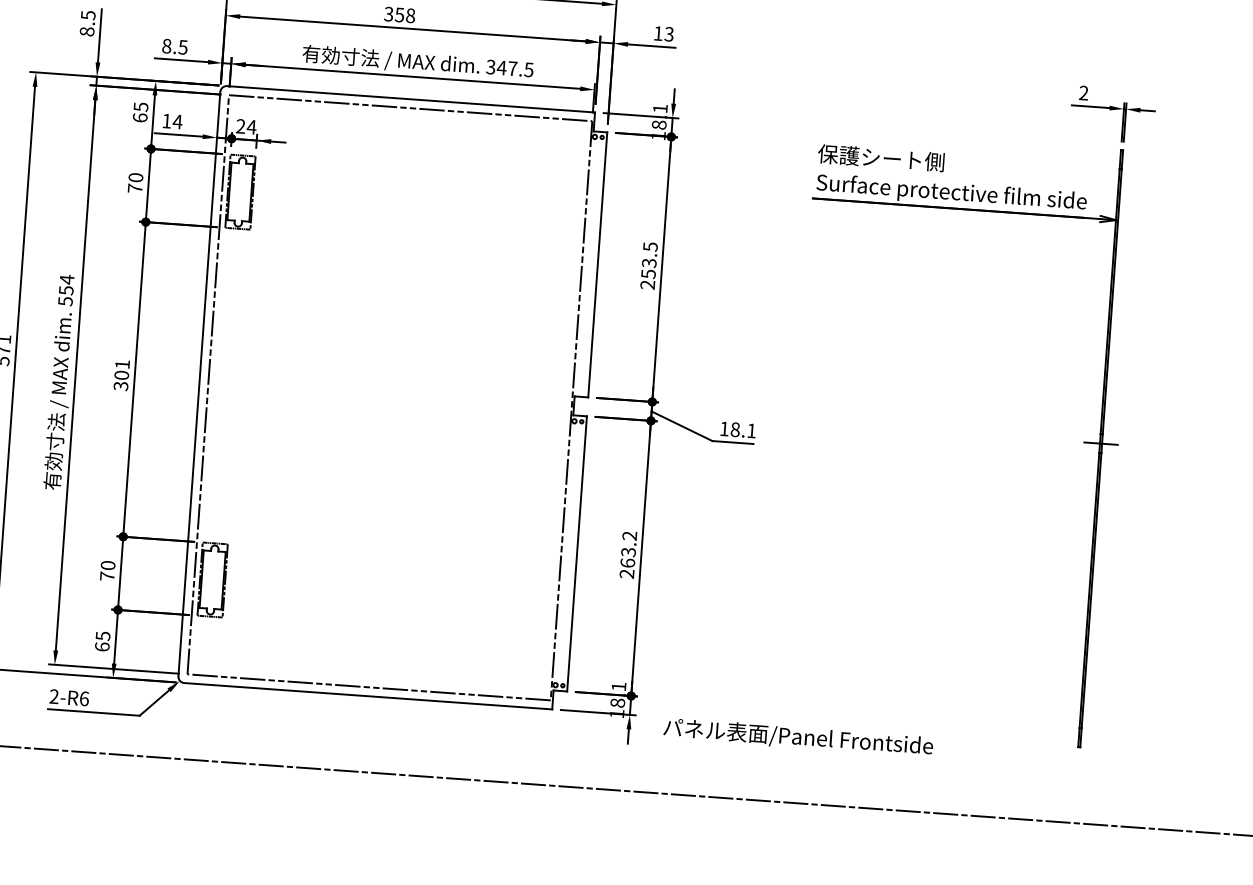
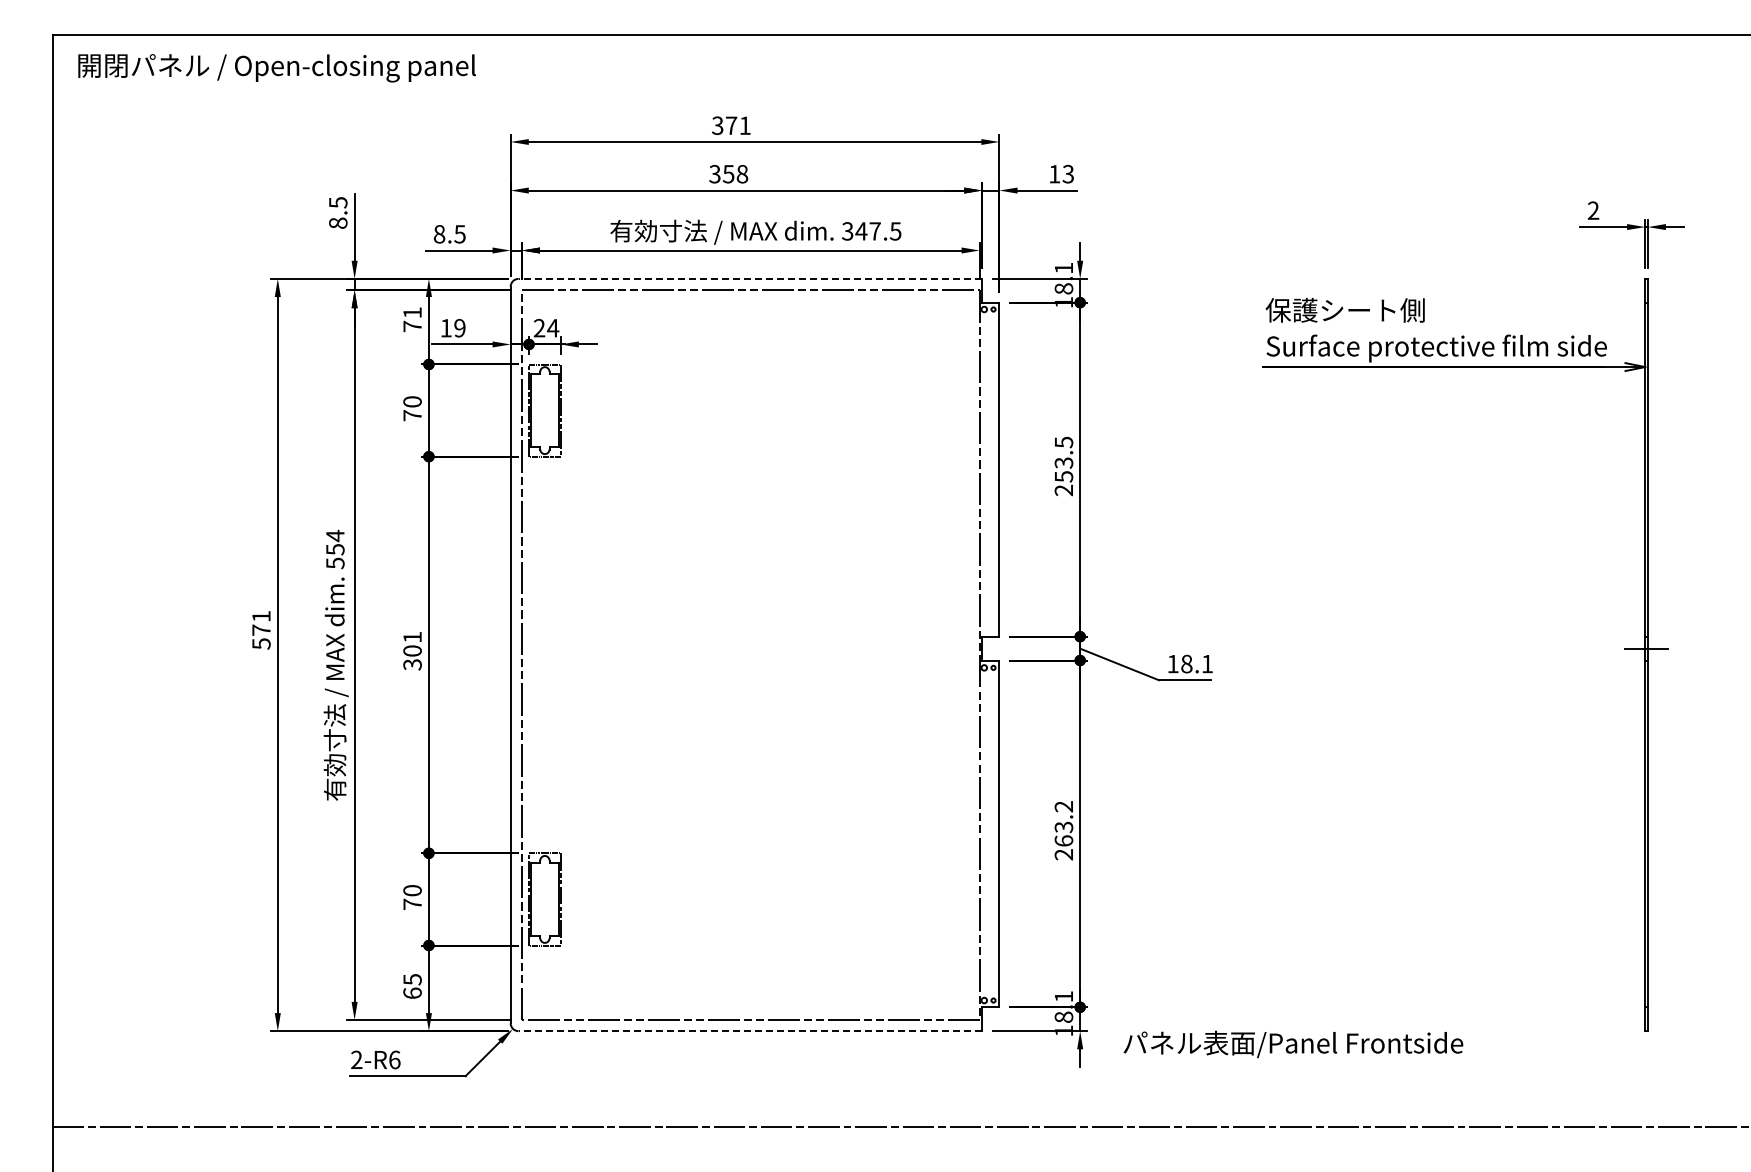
line: (411, 99) -> (750, 278), solid -> dashed
text: (140, 112) -> (412, 319), 65 -> 71
text: (177, 121) -> (459, 327), 14 -> 19
line: (368, 696) -> (750, 1031), solid -> dashed

